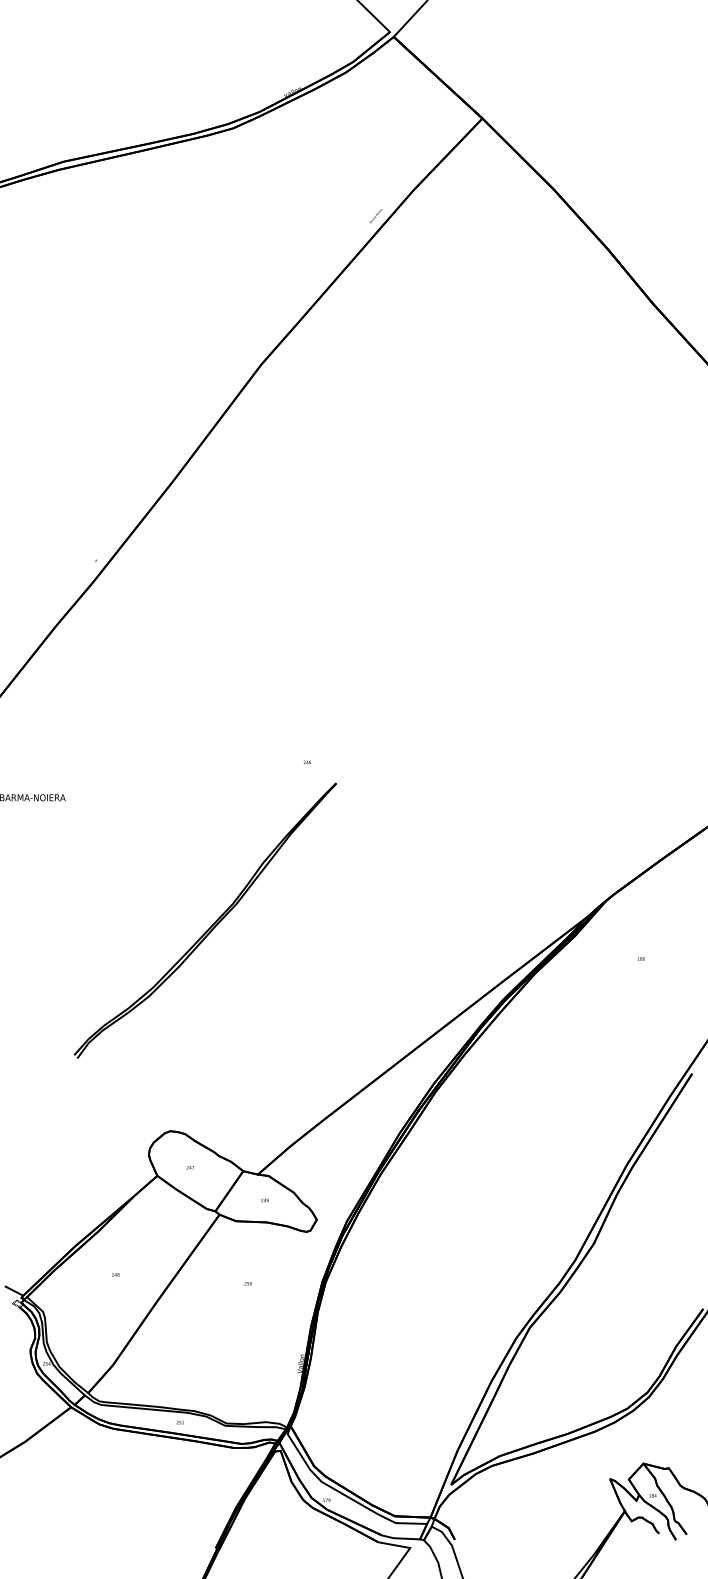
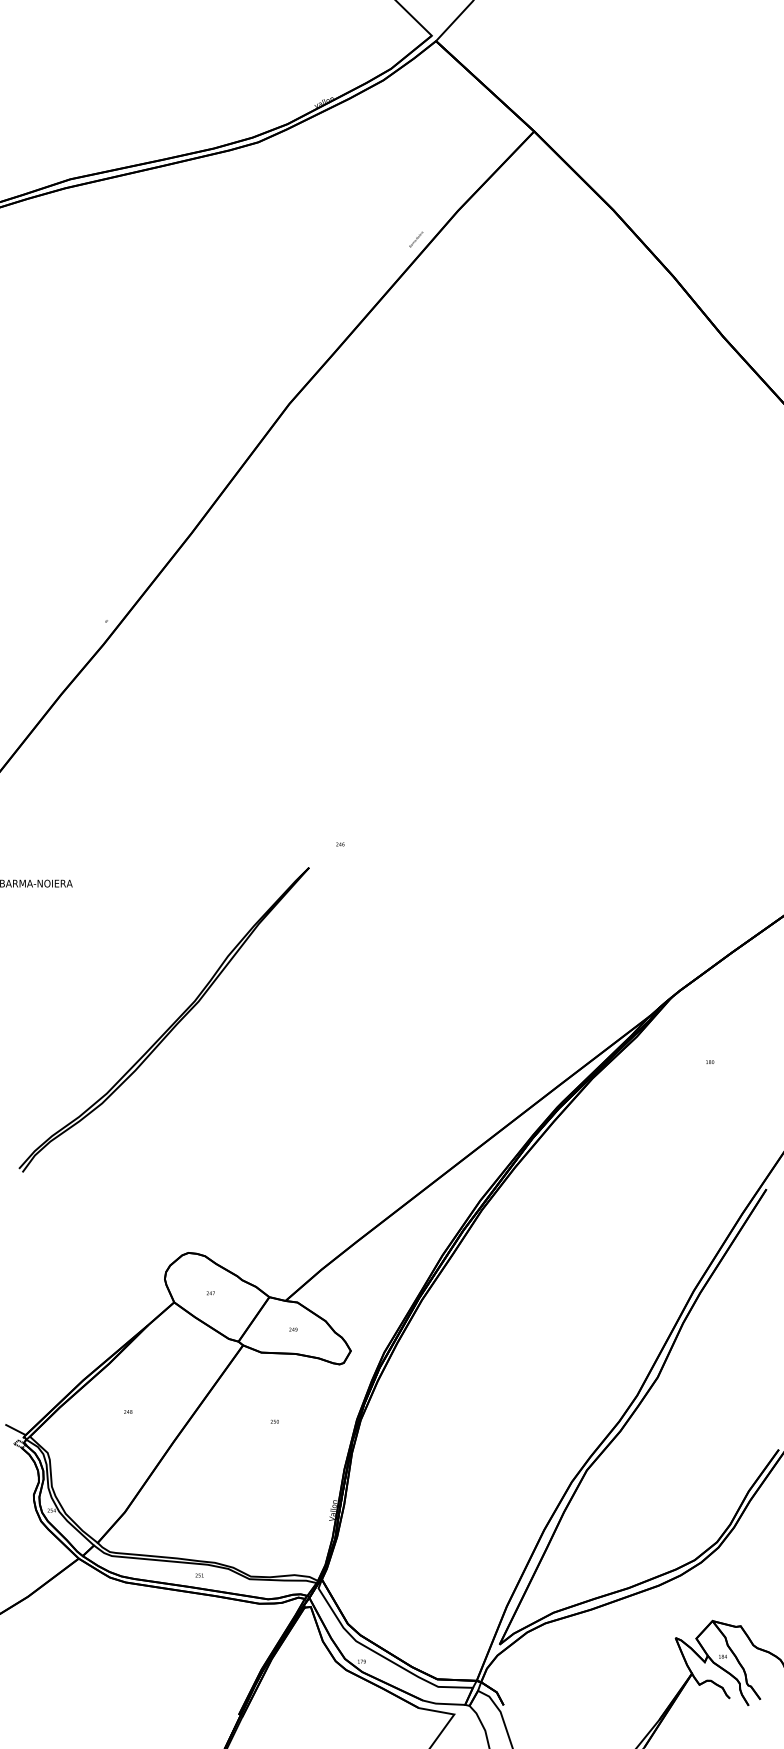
curve: (210, 926) -> (169, 1026), moved

